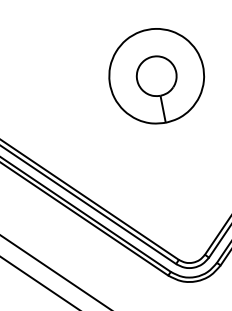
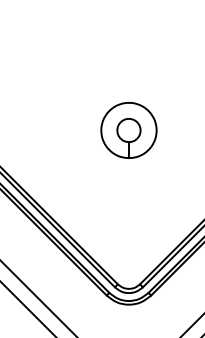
part: (156, 76) -> (128, 130), size x0.7

